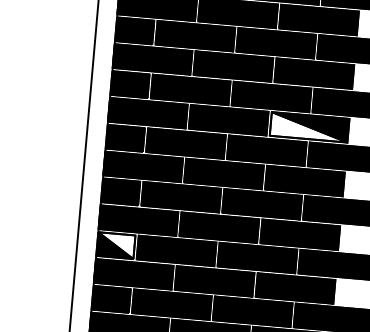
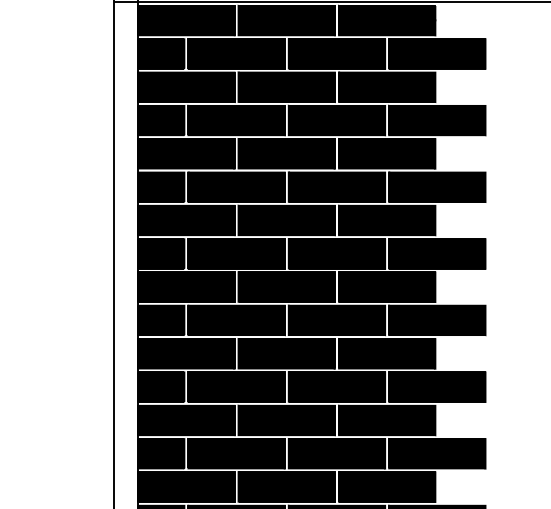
fill: (309, 127) -> (387, 220), added
fill: (116, 245) -> (161, 386), added

